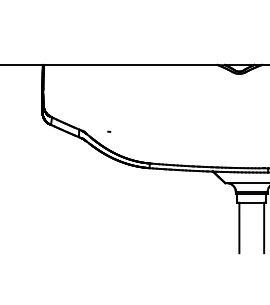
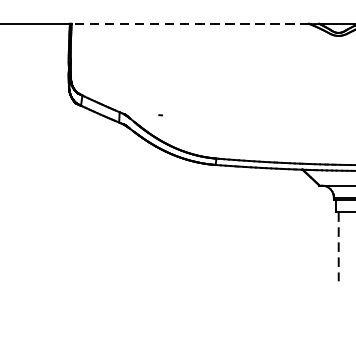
line: (130, 65) -> (189, 24), solid -> dashed
line: (239, 228) -> (338, 247), solid -> dashed

